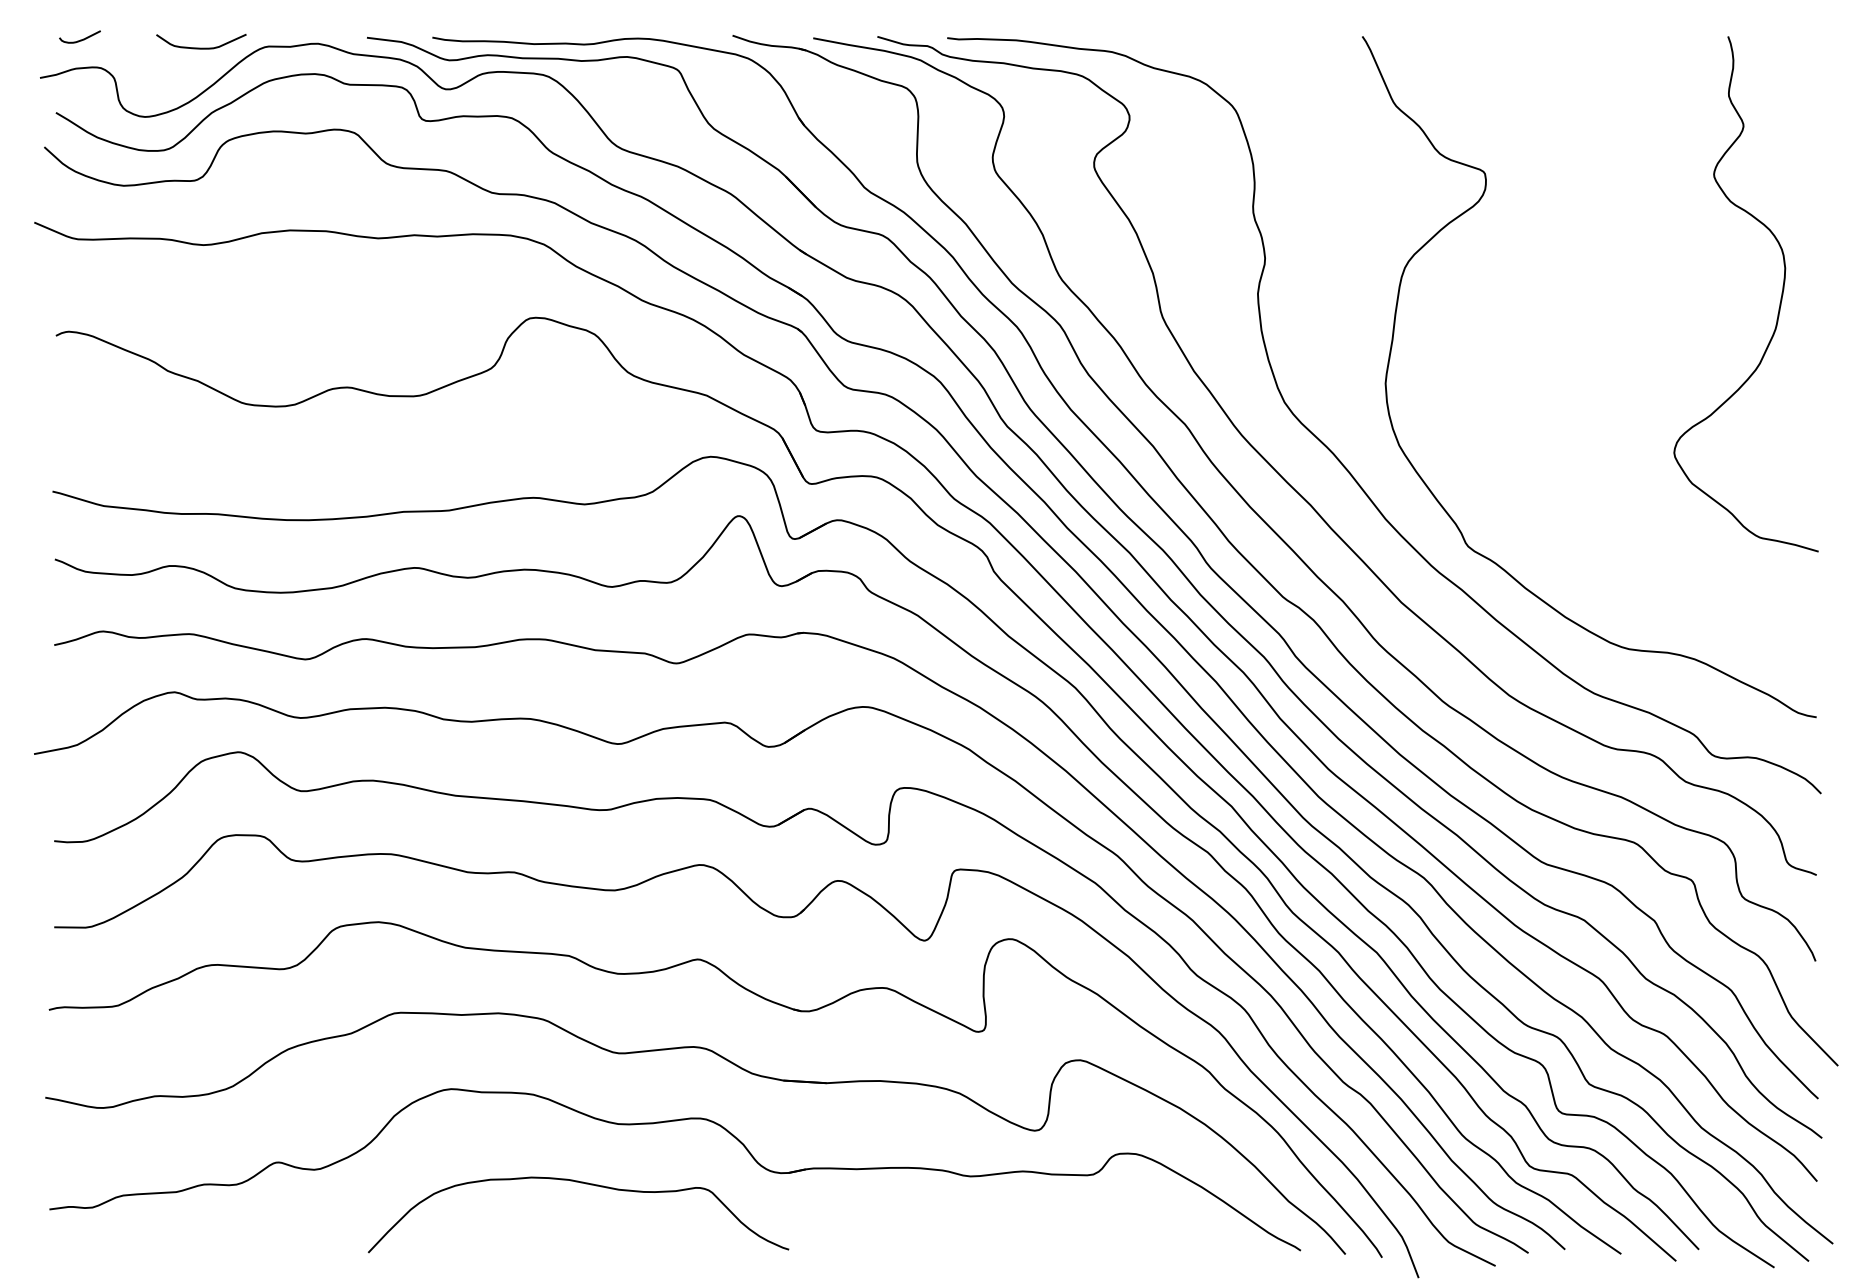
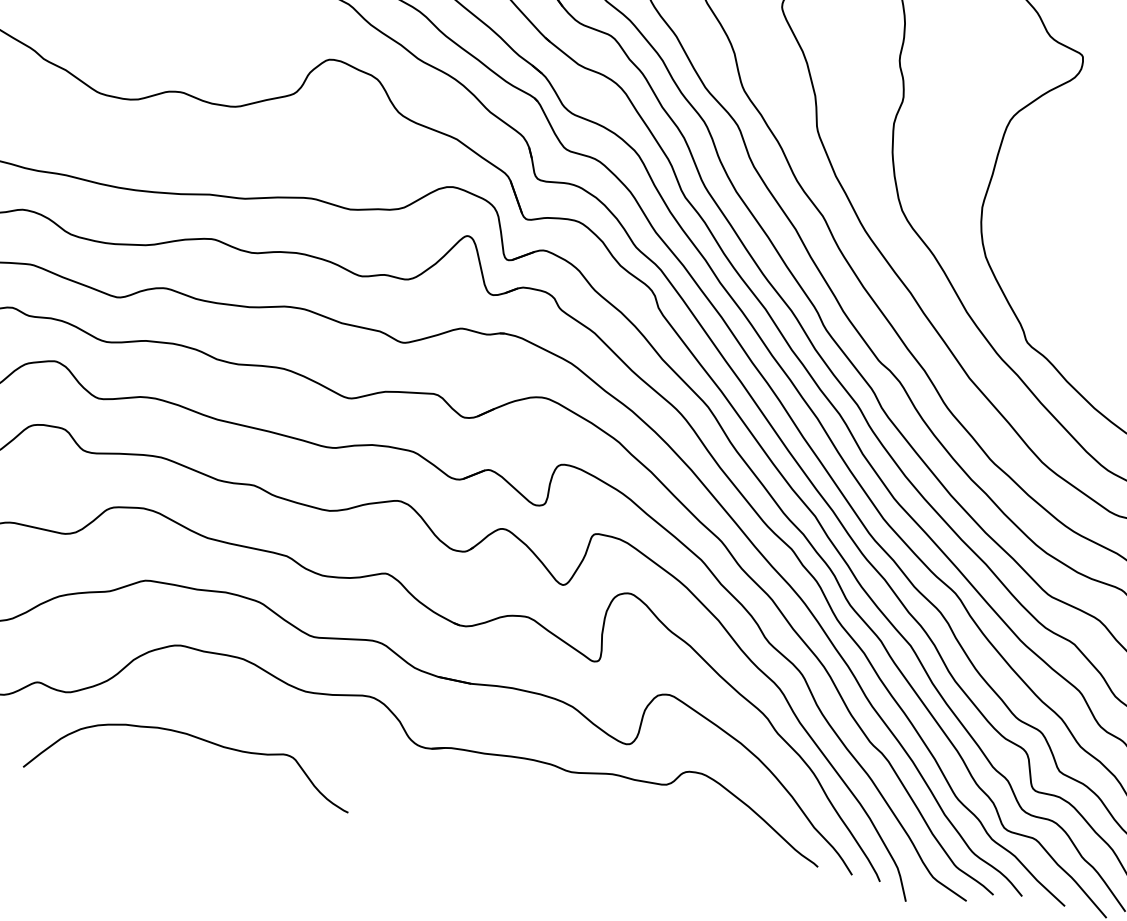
curve: (585, 1184) -> (198, 739), moved

